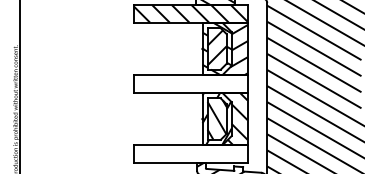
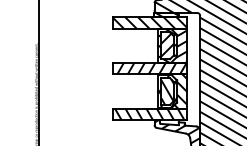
hatch: (192, 83) -> (151, 68), added
hatch: (189, 154) -> (149, 114), added

